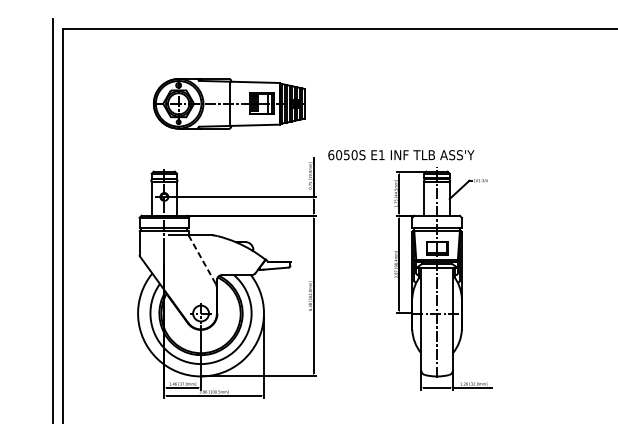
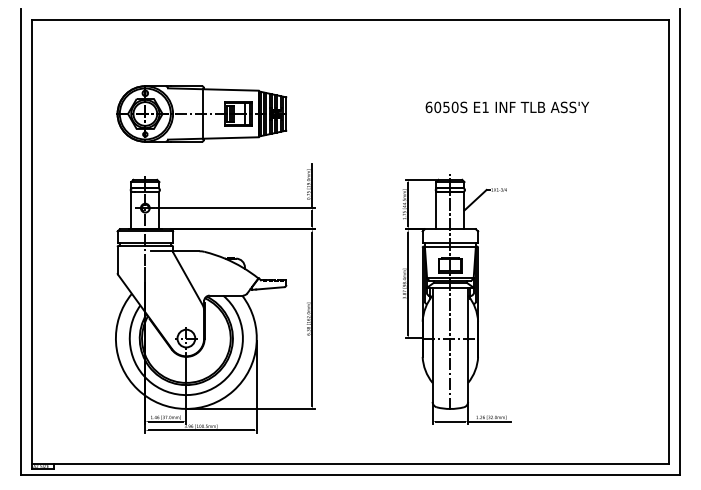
part: (228, 103) -> (201, 113), moved
text: (400, 155) -> (506, 107), moved
line: (202, 259) -> (187, 278), dashed -> solid

